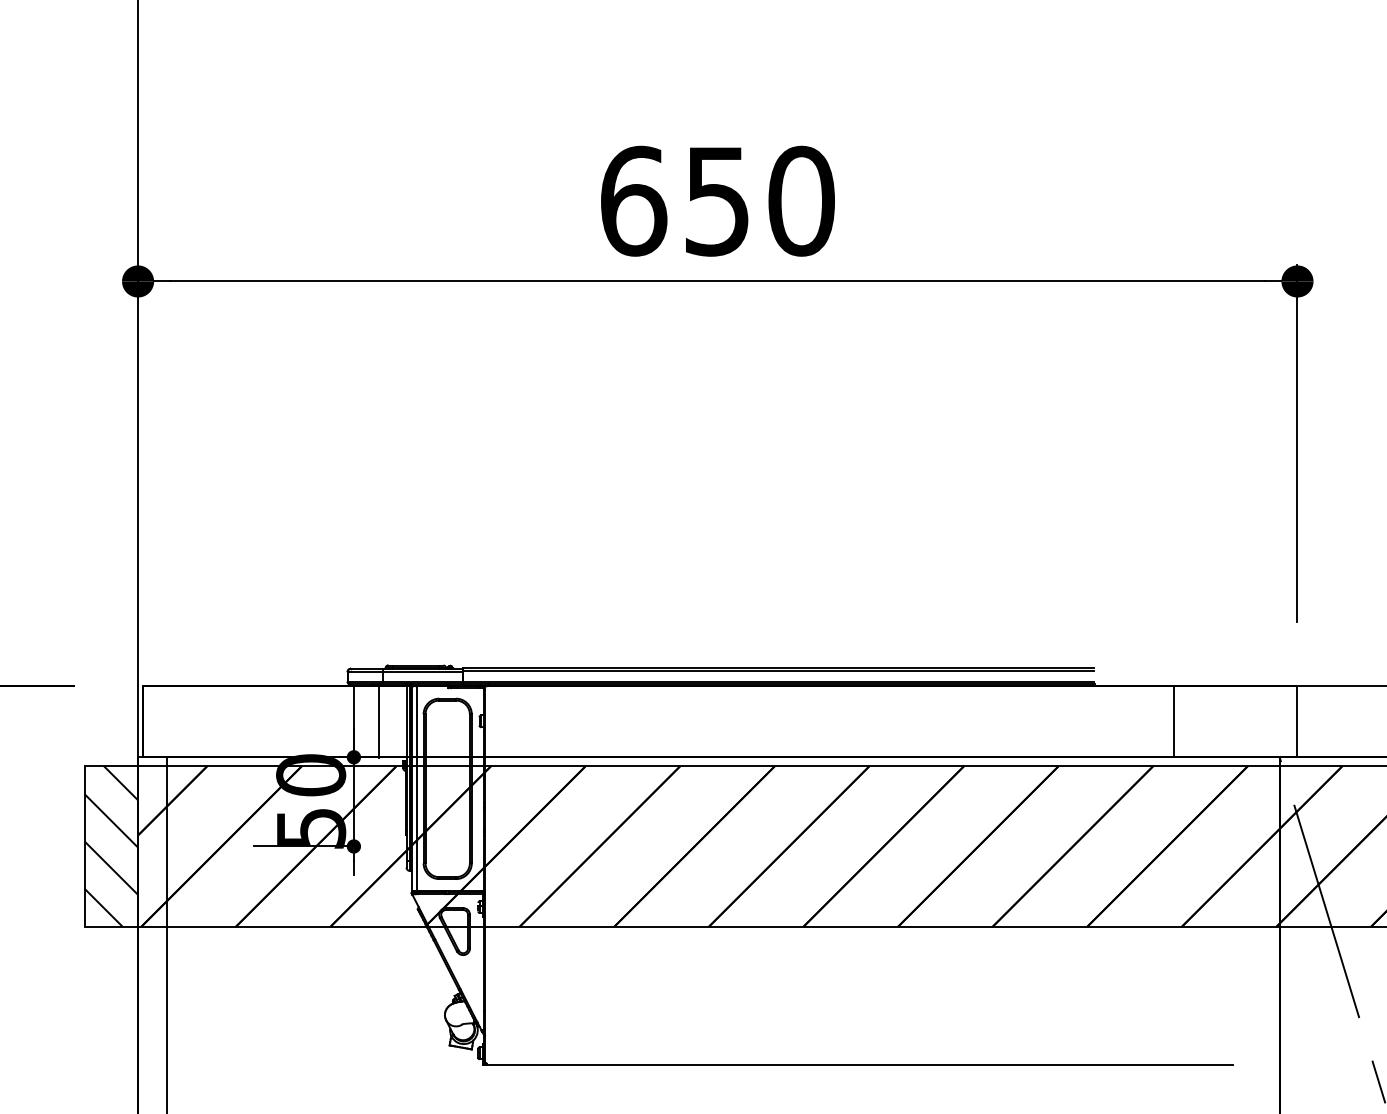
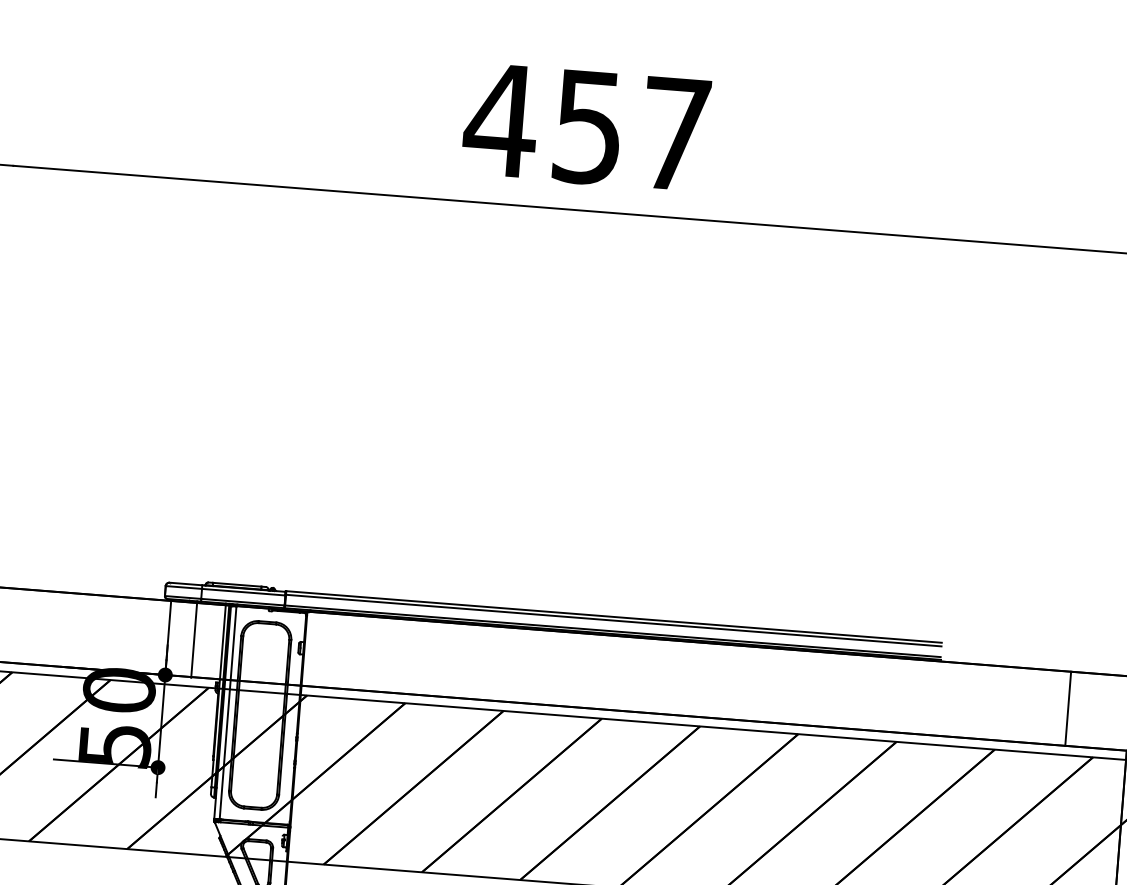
text: (716, 200) -> (587, 126), 650 -> 457
line: (1174, 721) -> (1068, 708), moved

